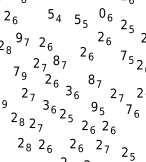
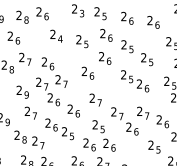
text: (101, 12) -> (102, 33), 0 -> 2
text: (50, 13) -> (52, 34), 5 -> 2
text: (77, 18) -> (78, 39), 5 -> 2
text: (18, 37) -> (21, 57), 9 -> 2
text: (123, 54) -> (123, 74), 7 -> 2
text: (55, 60) -> (57, 79), 8 -> 2
text: (15, 70) -> (18, 89), 7 -> 2
text: (91, 78) -> (92, 97), 8 -> 2
text: (68, 90) -> (69, 109), 3 -> 2
text: (45, 105) -> (47, 123), 3 -> 2
text: (93, 106) -> (94, 124), 9 -> 2
text: (128, 108) -> (128, 126), 7 -> 2

